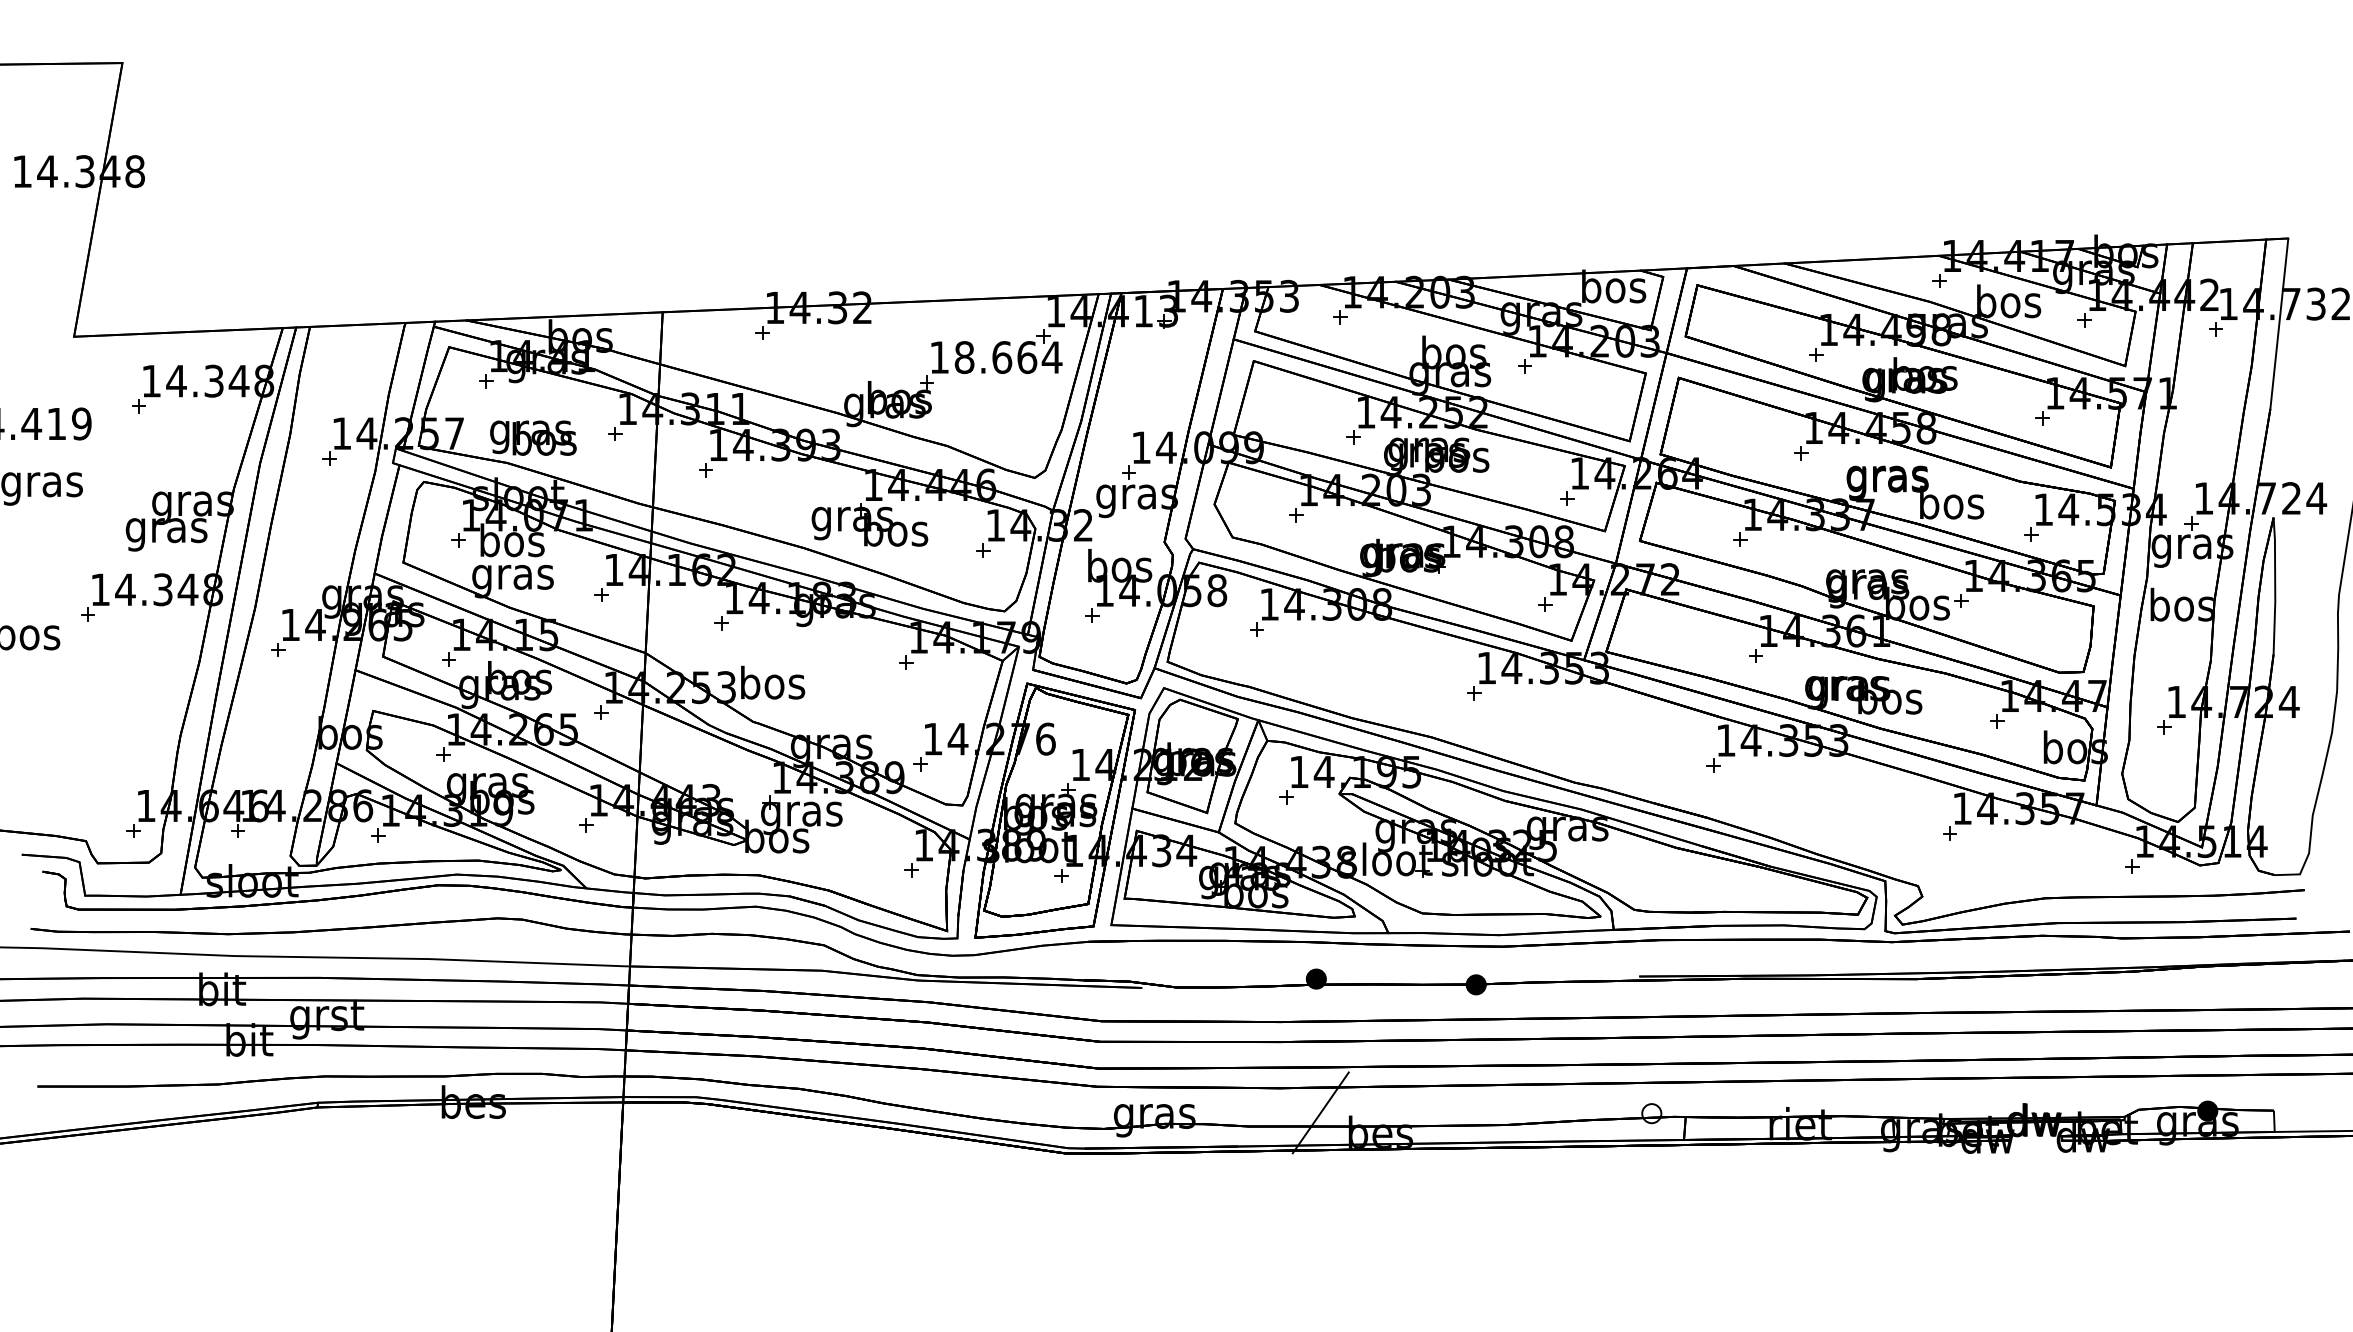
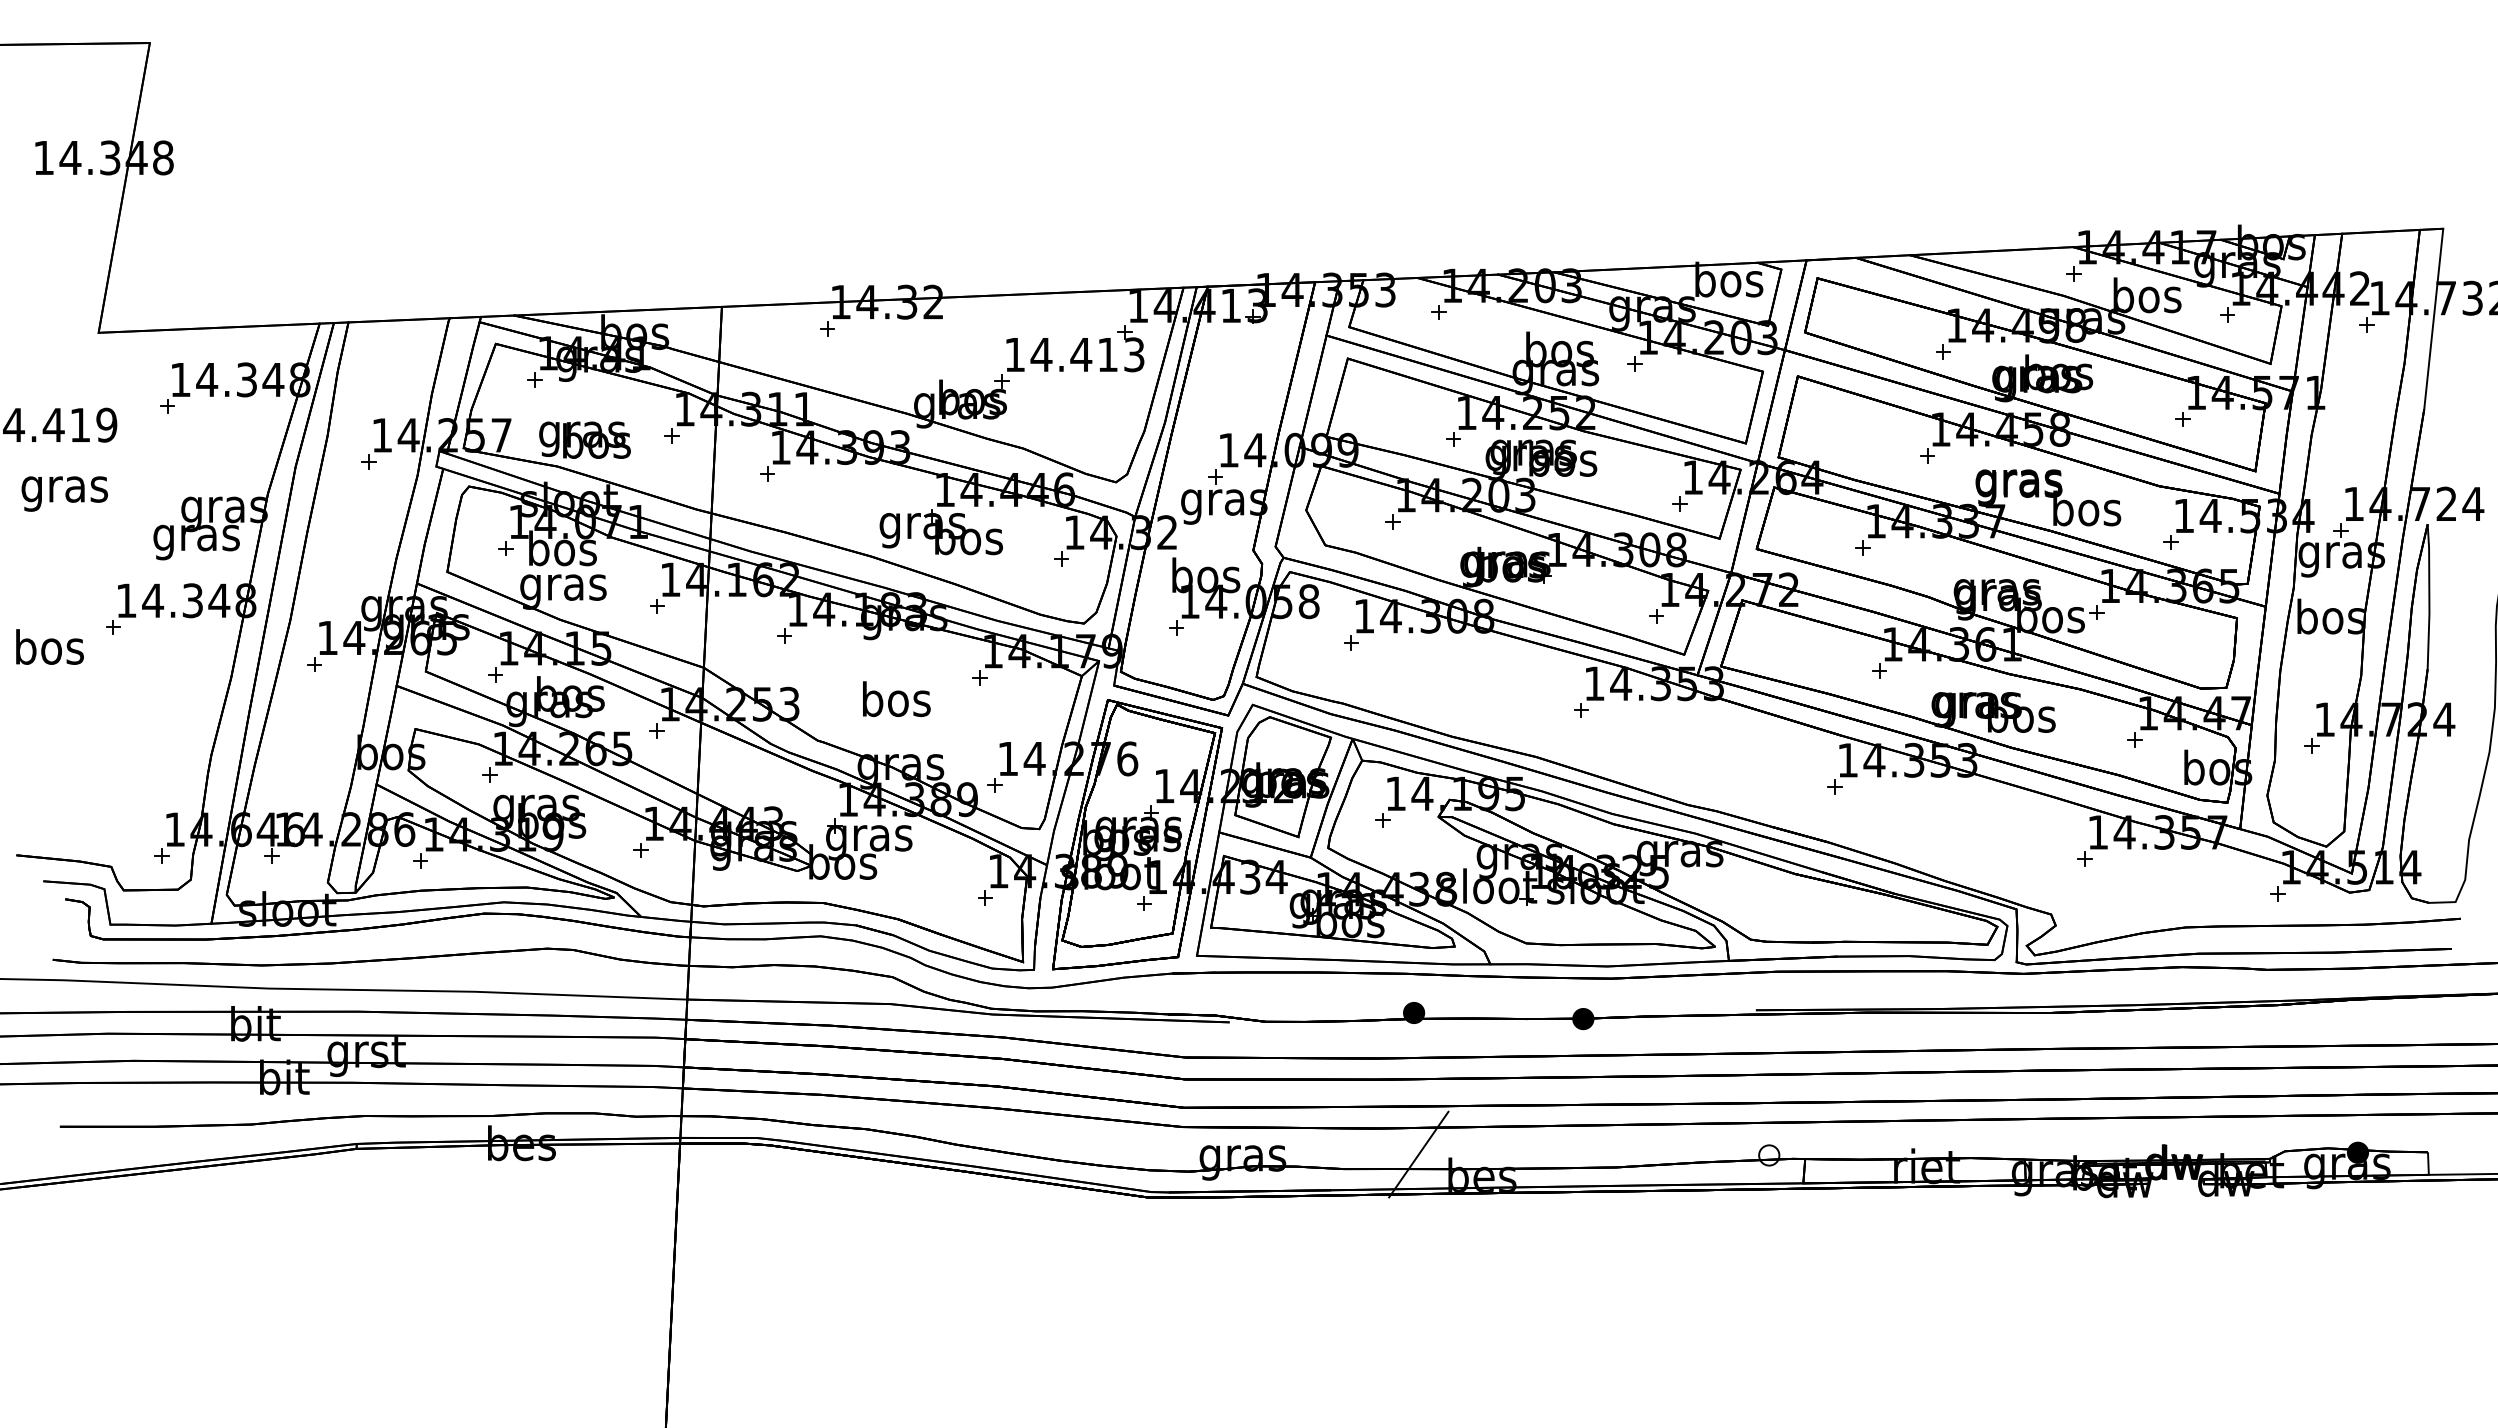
text: (1007, 357) -> (1087, 354), 18.664 -> 14.413
text: (772, 683) -> (896, 699), moved

